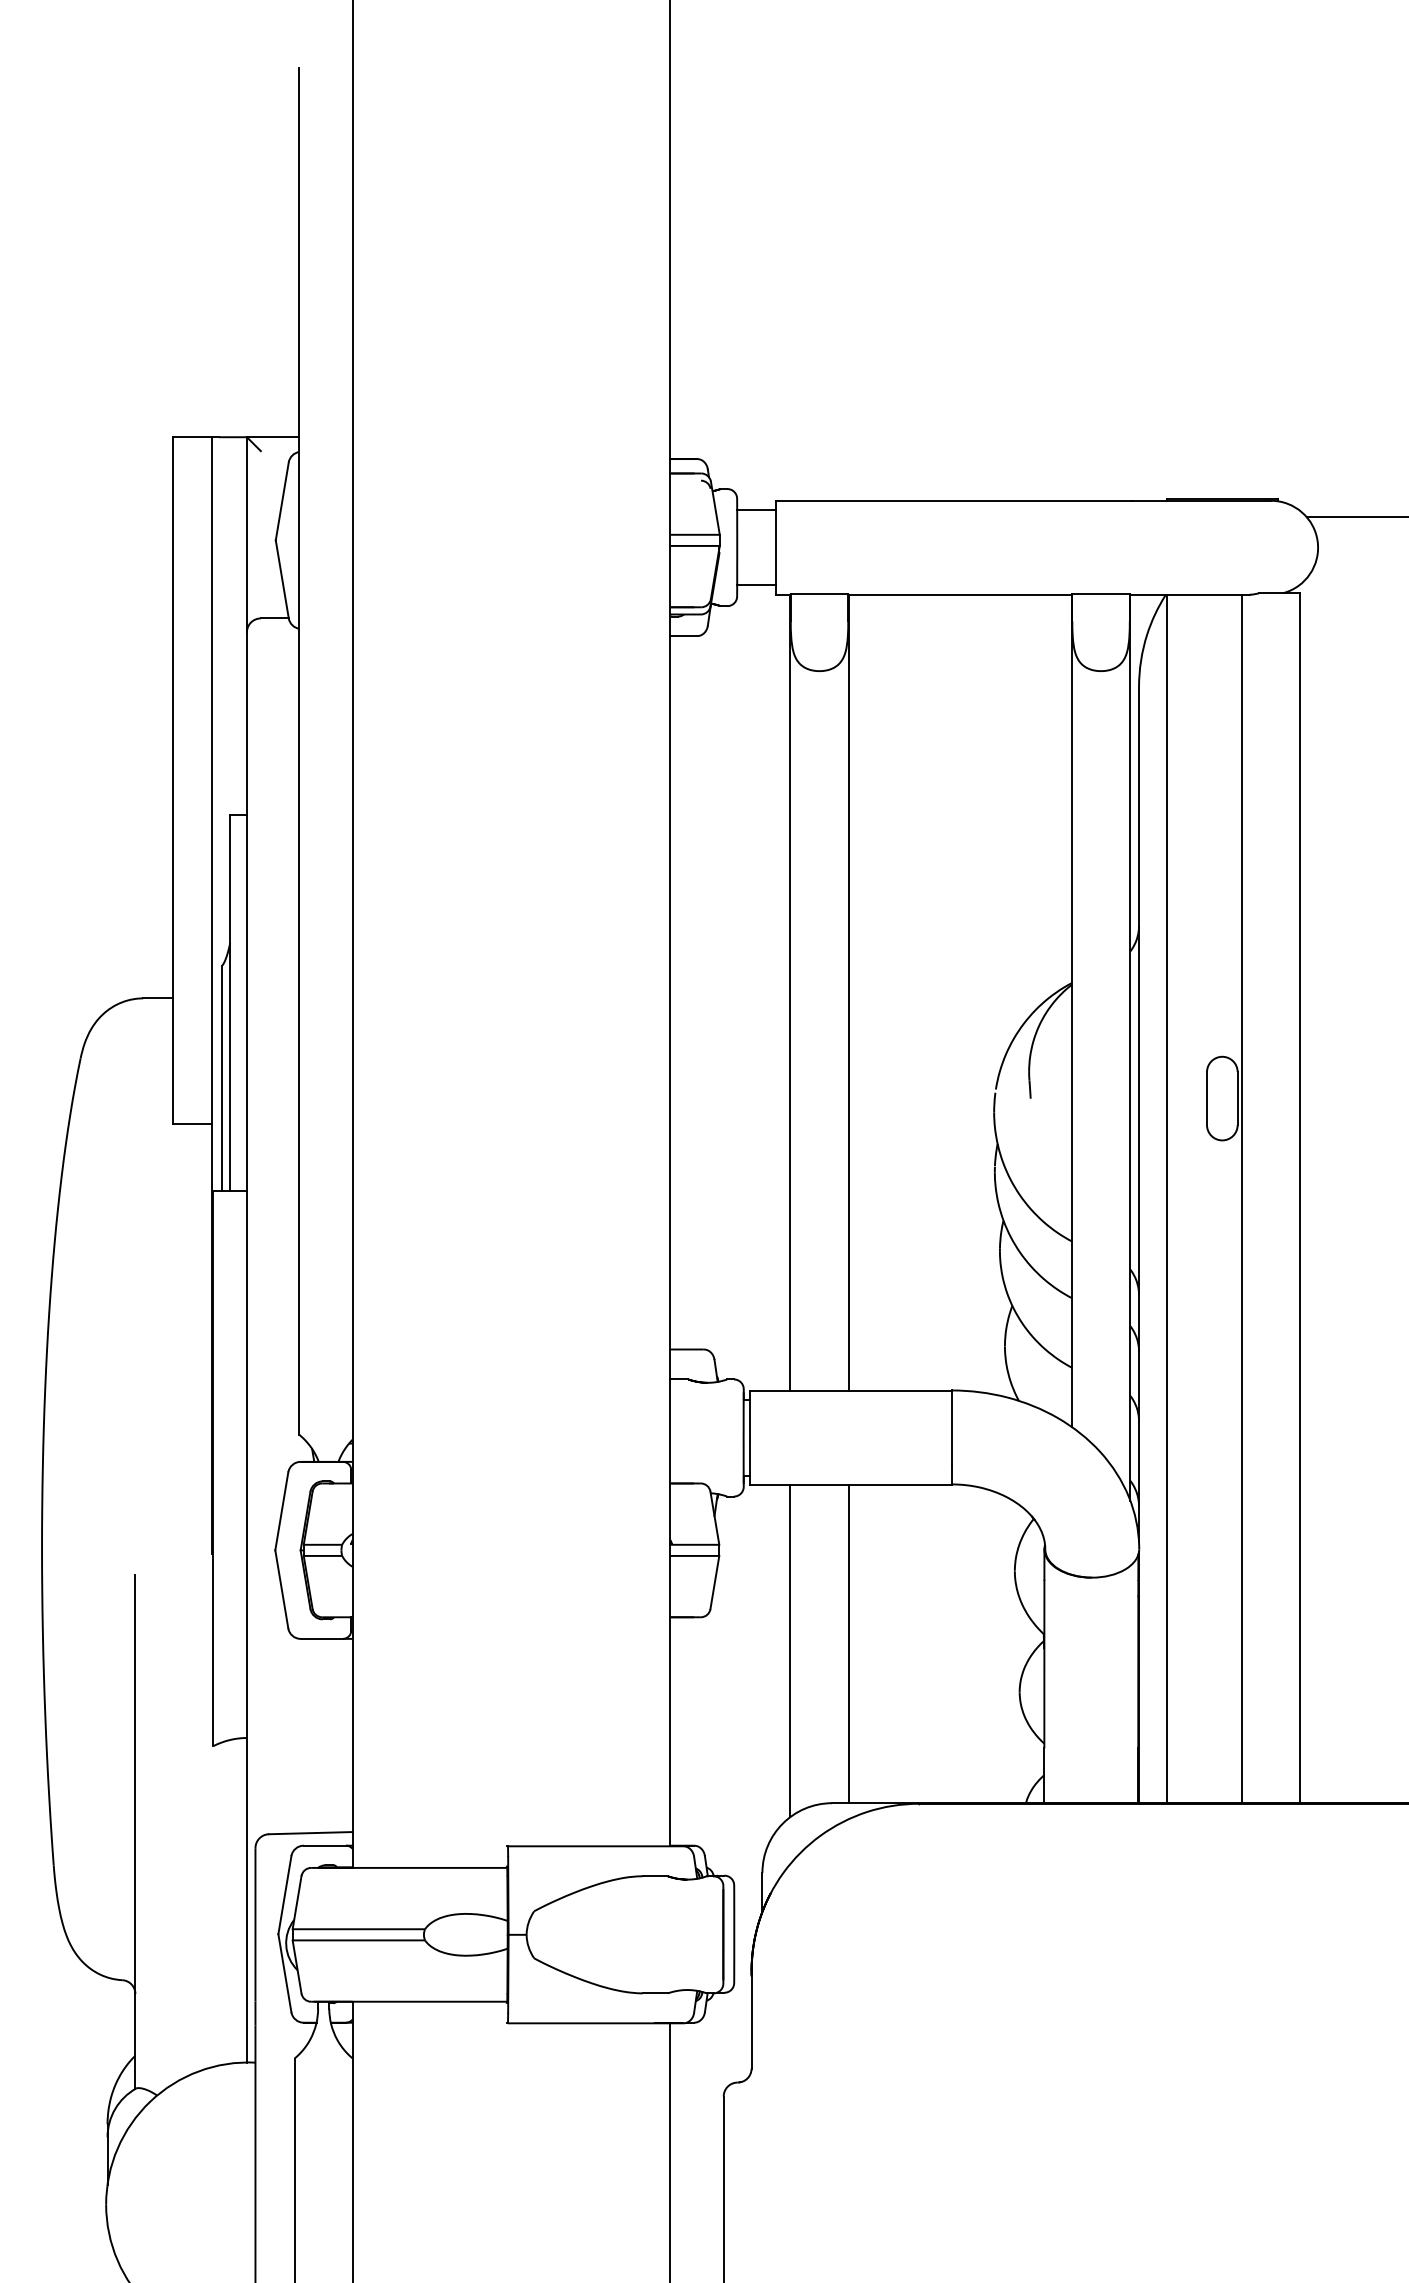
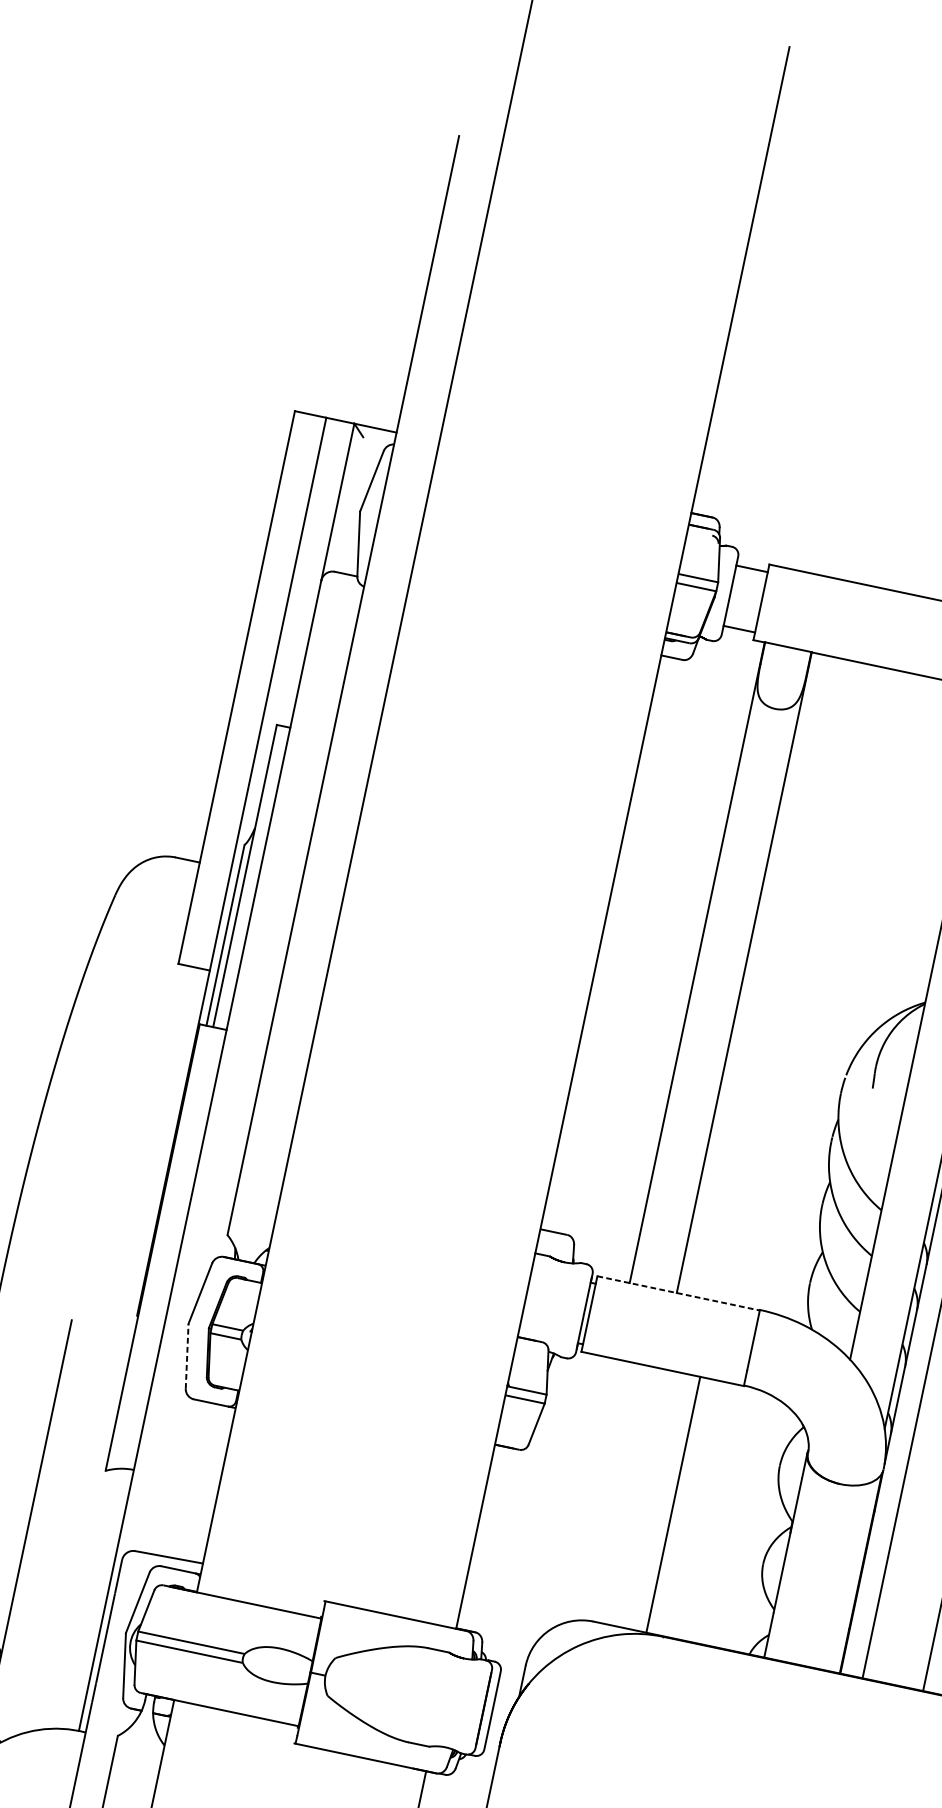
line: (851, 1391) -> (678, 1293), solid -> dashed
line: (281, 1589) -> (186, 1356), solid -> dashed
line: (848, 1644) -> (673, 1505), moved
line: (790, 1651) -> (585, 1492), removed

